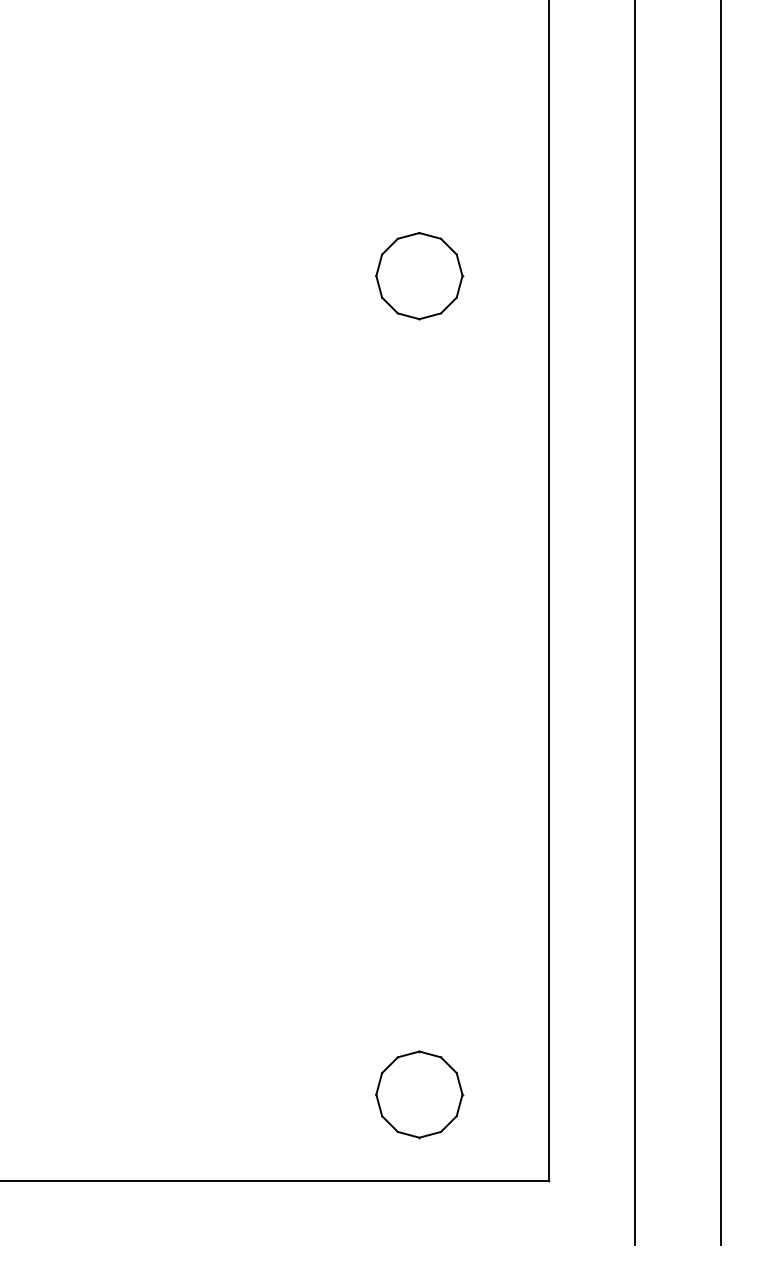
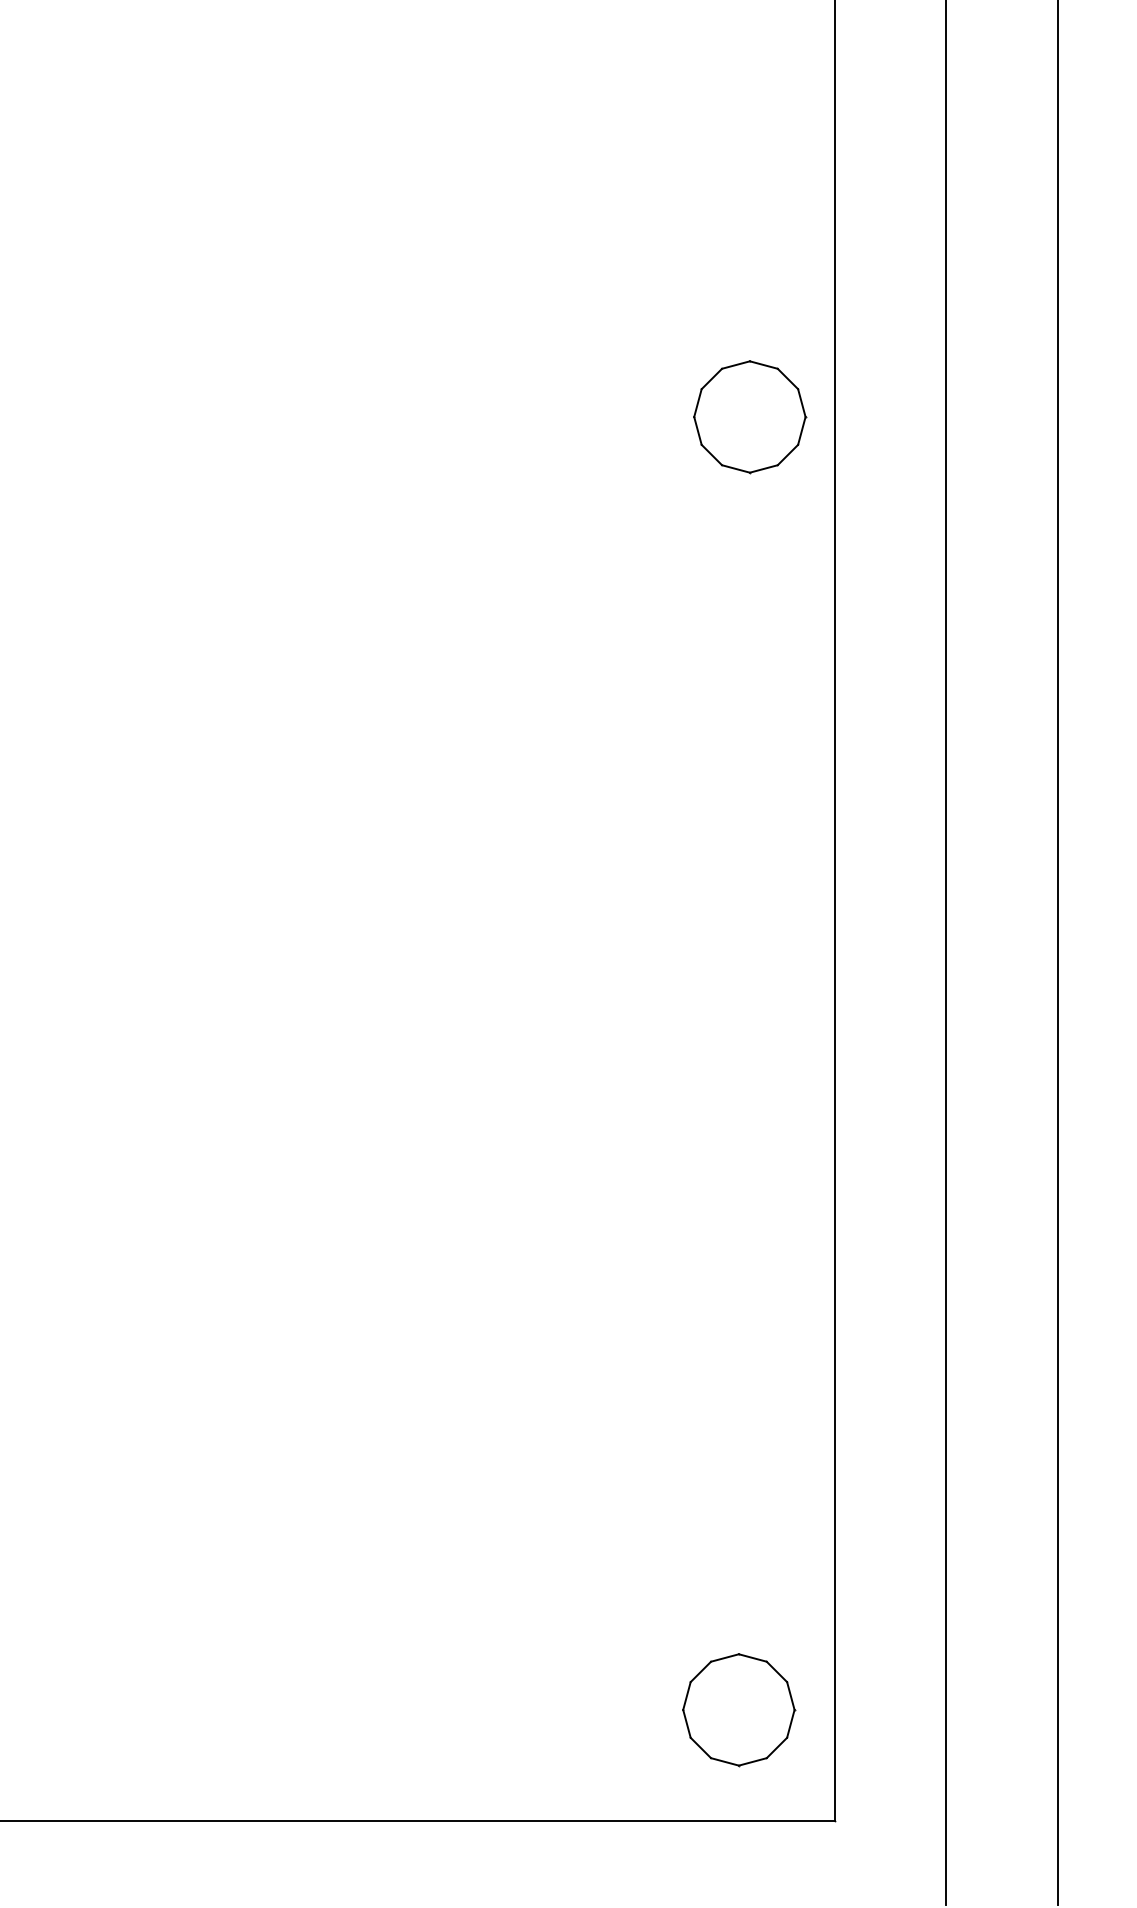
part: (419, 276) -> (750, 417), moved
part: (419, 1095) -> (739, 1710), moved

